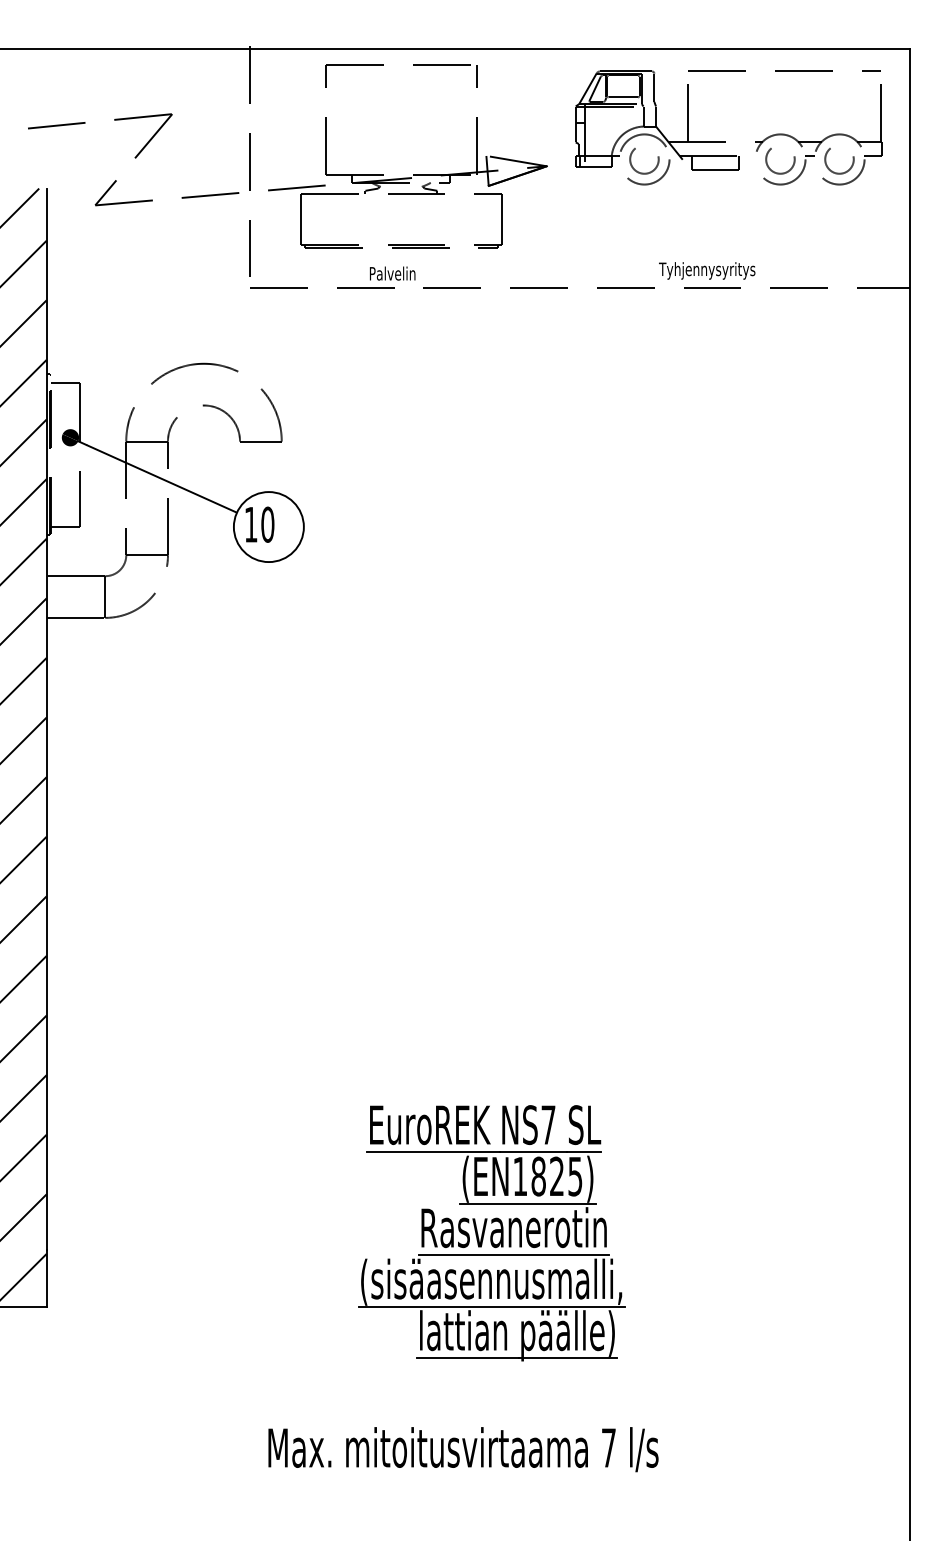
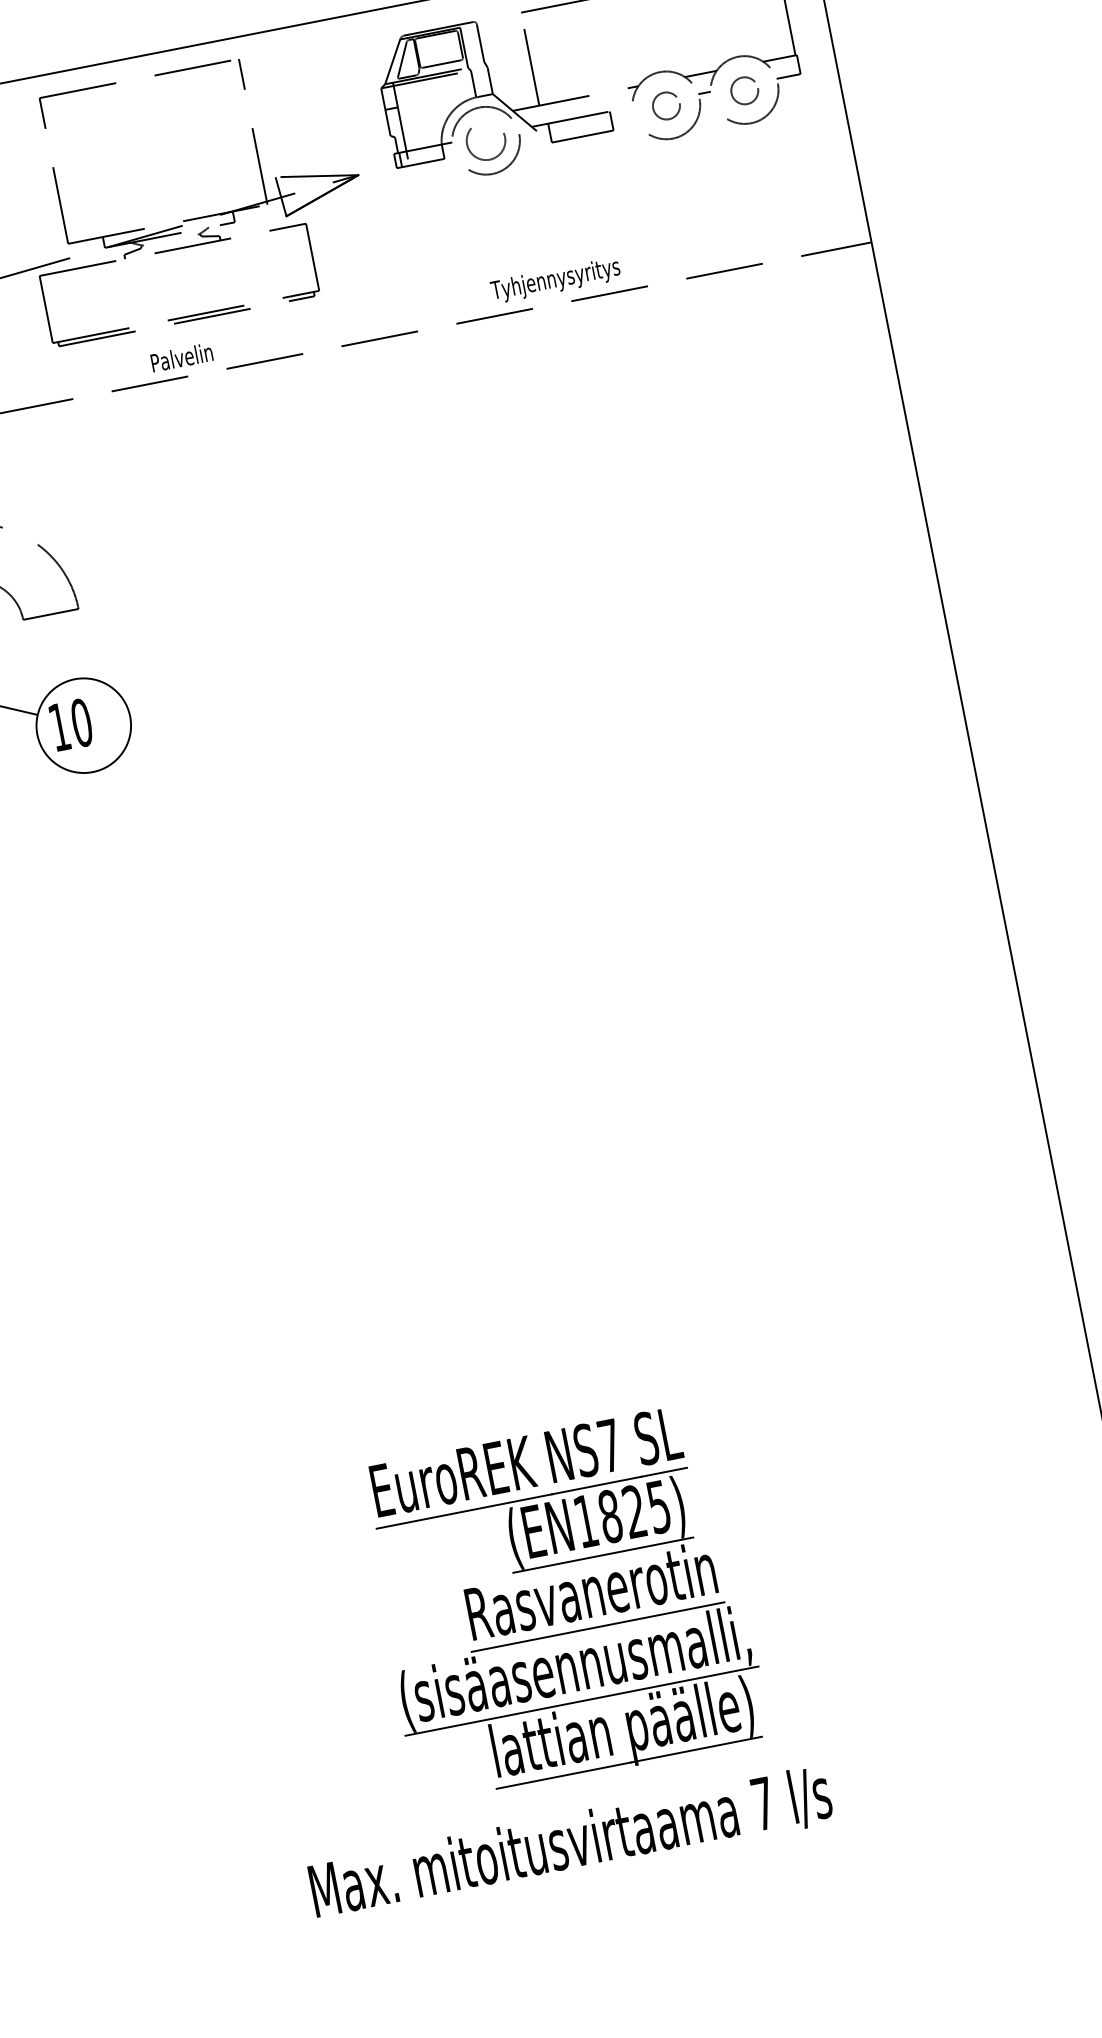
circle: (780, 160) -> (666, 106), size x0.7
circle: (839, 161) -> (745, 92), size x0.7
text: (707, 270) -> (556, 279), moved
text: (463, 1449) -> (571, 1843), moved

